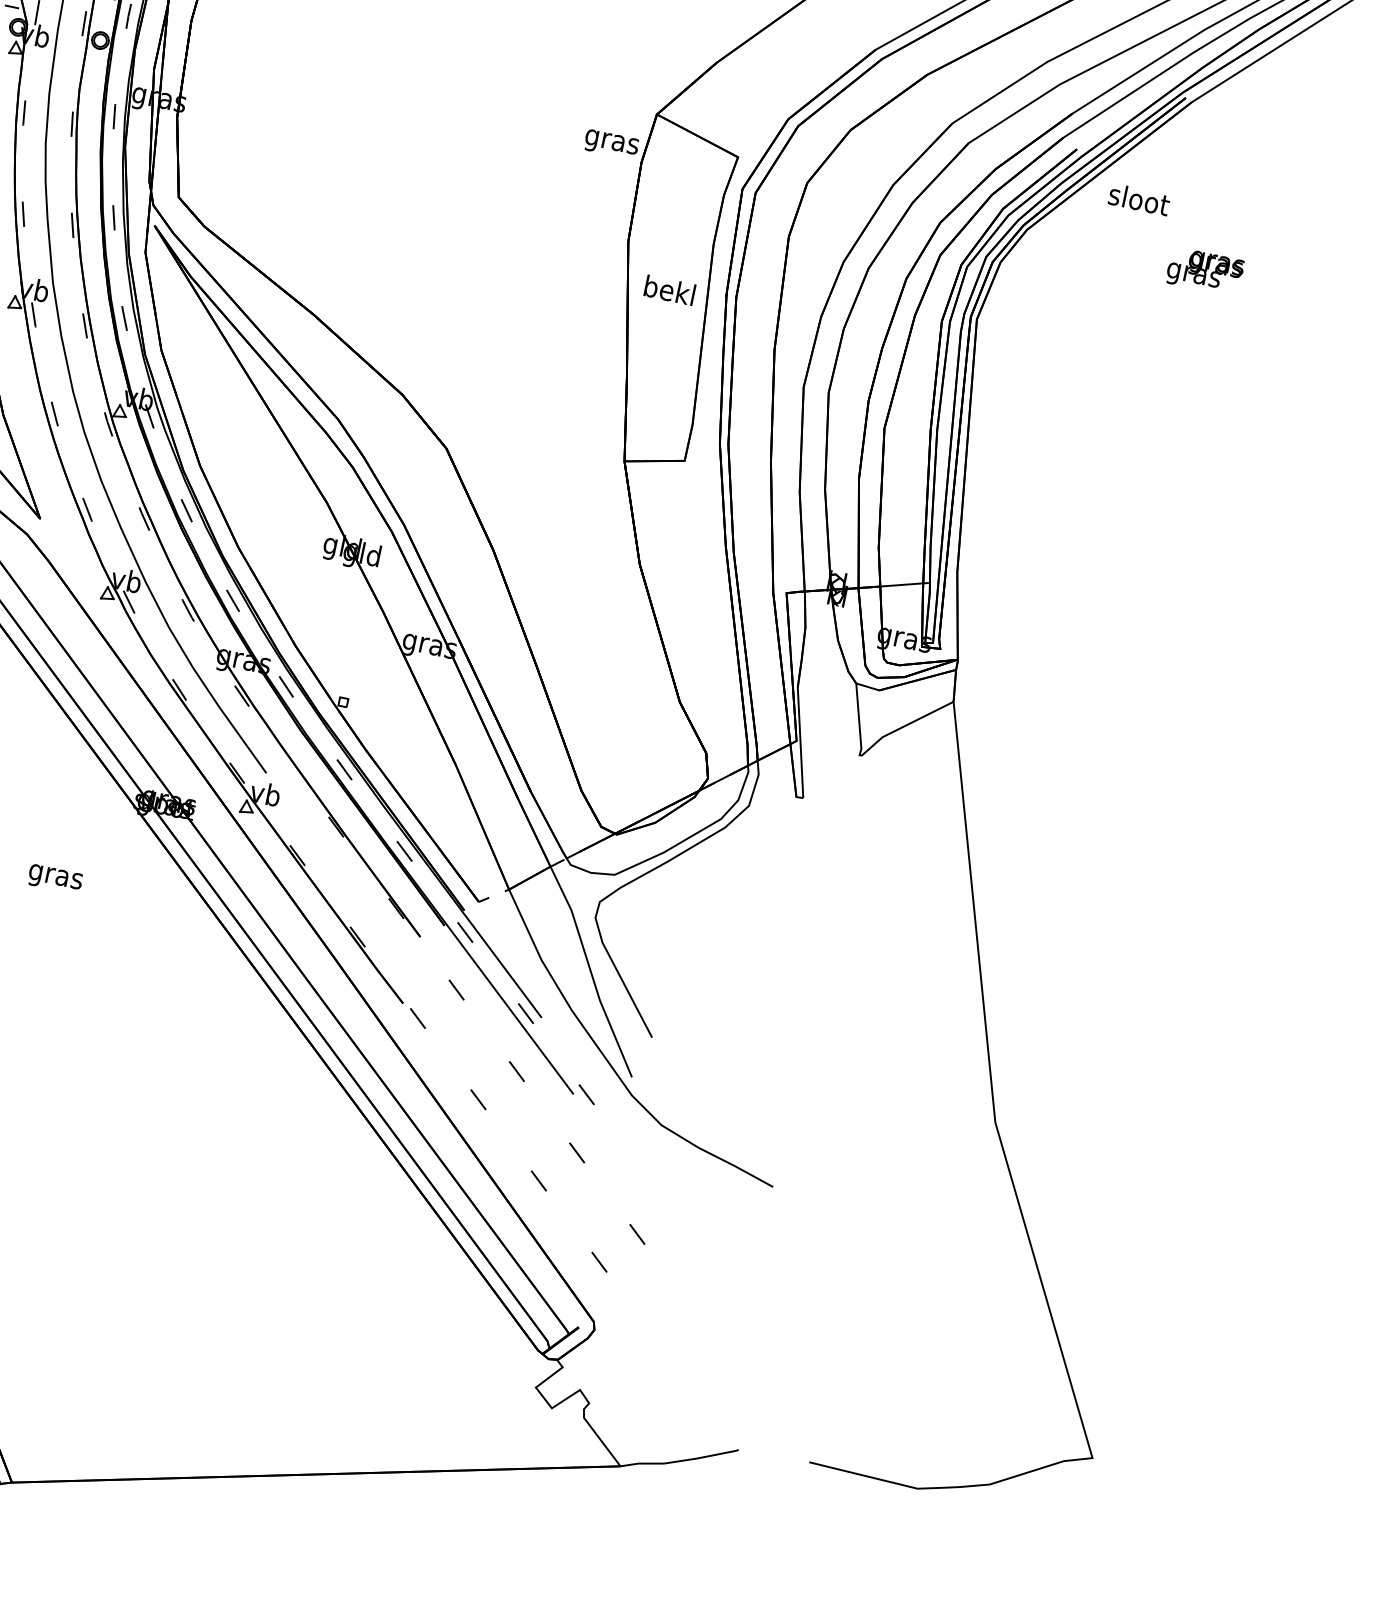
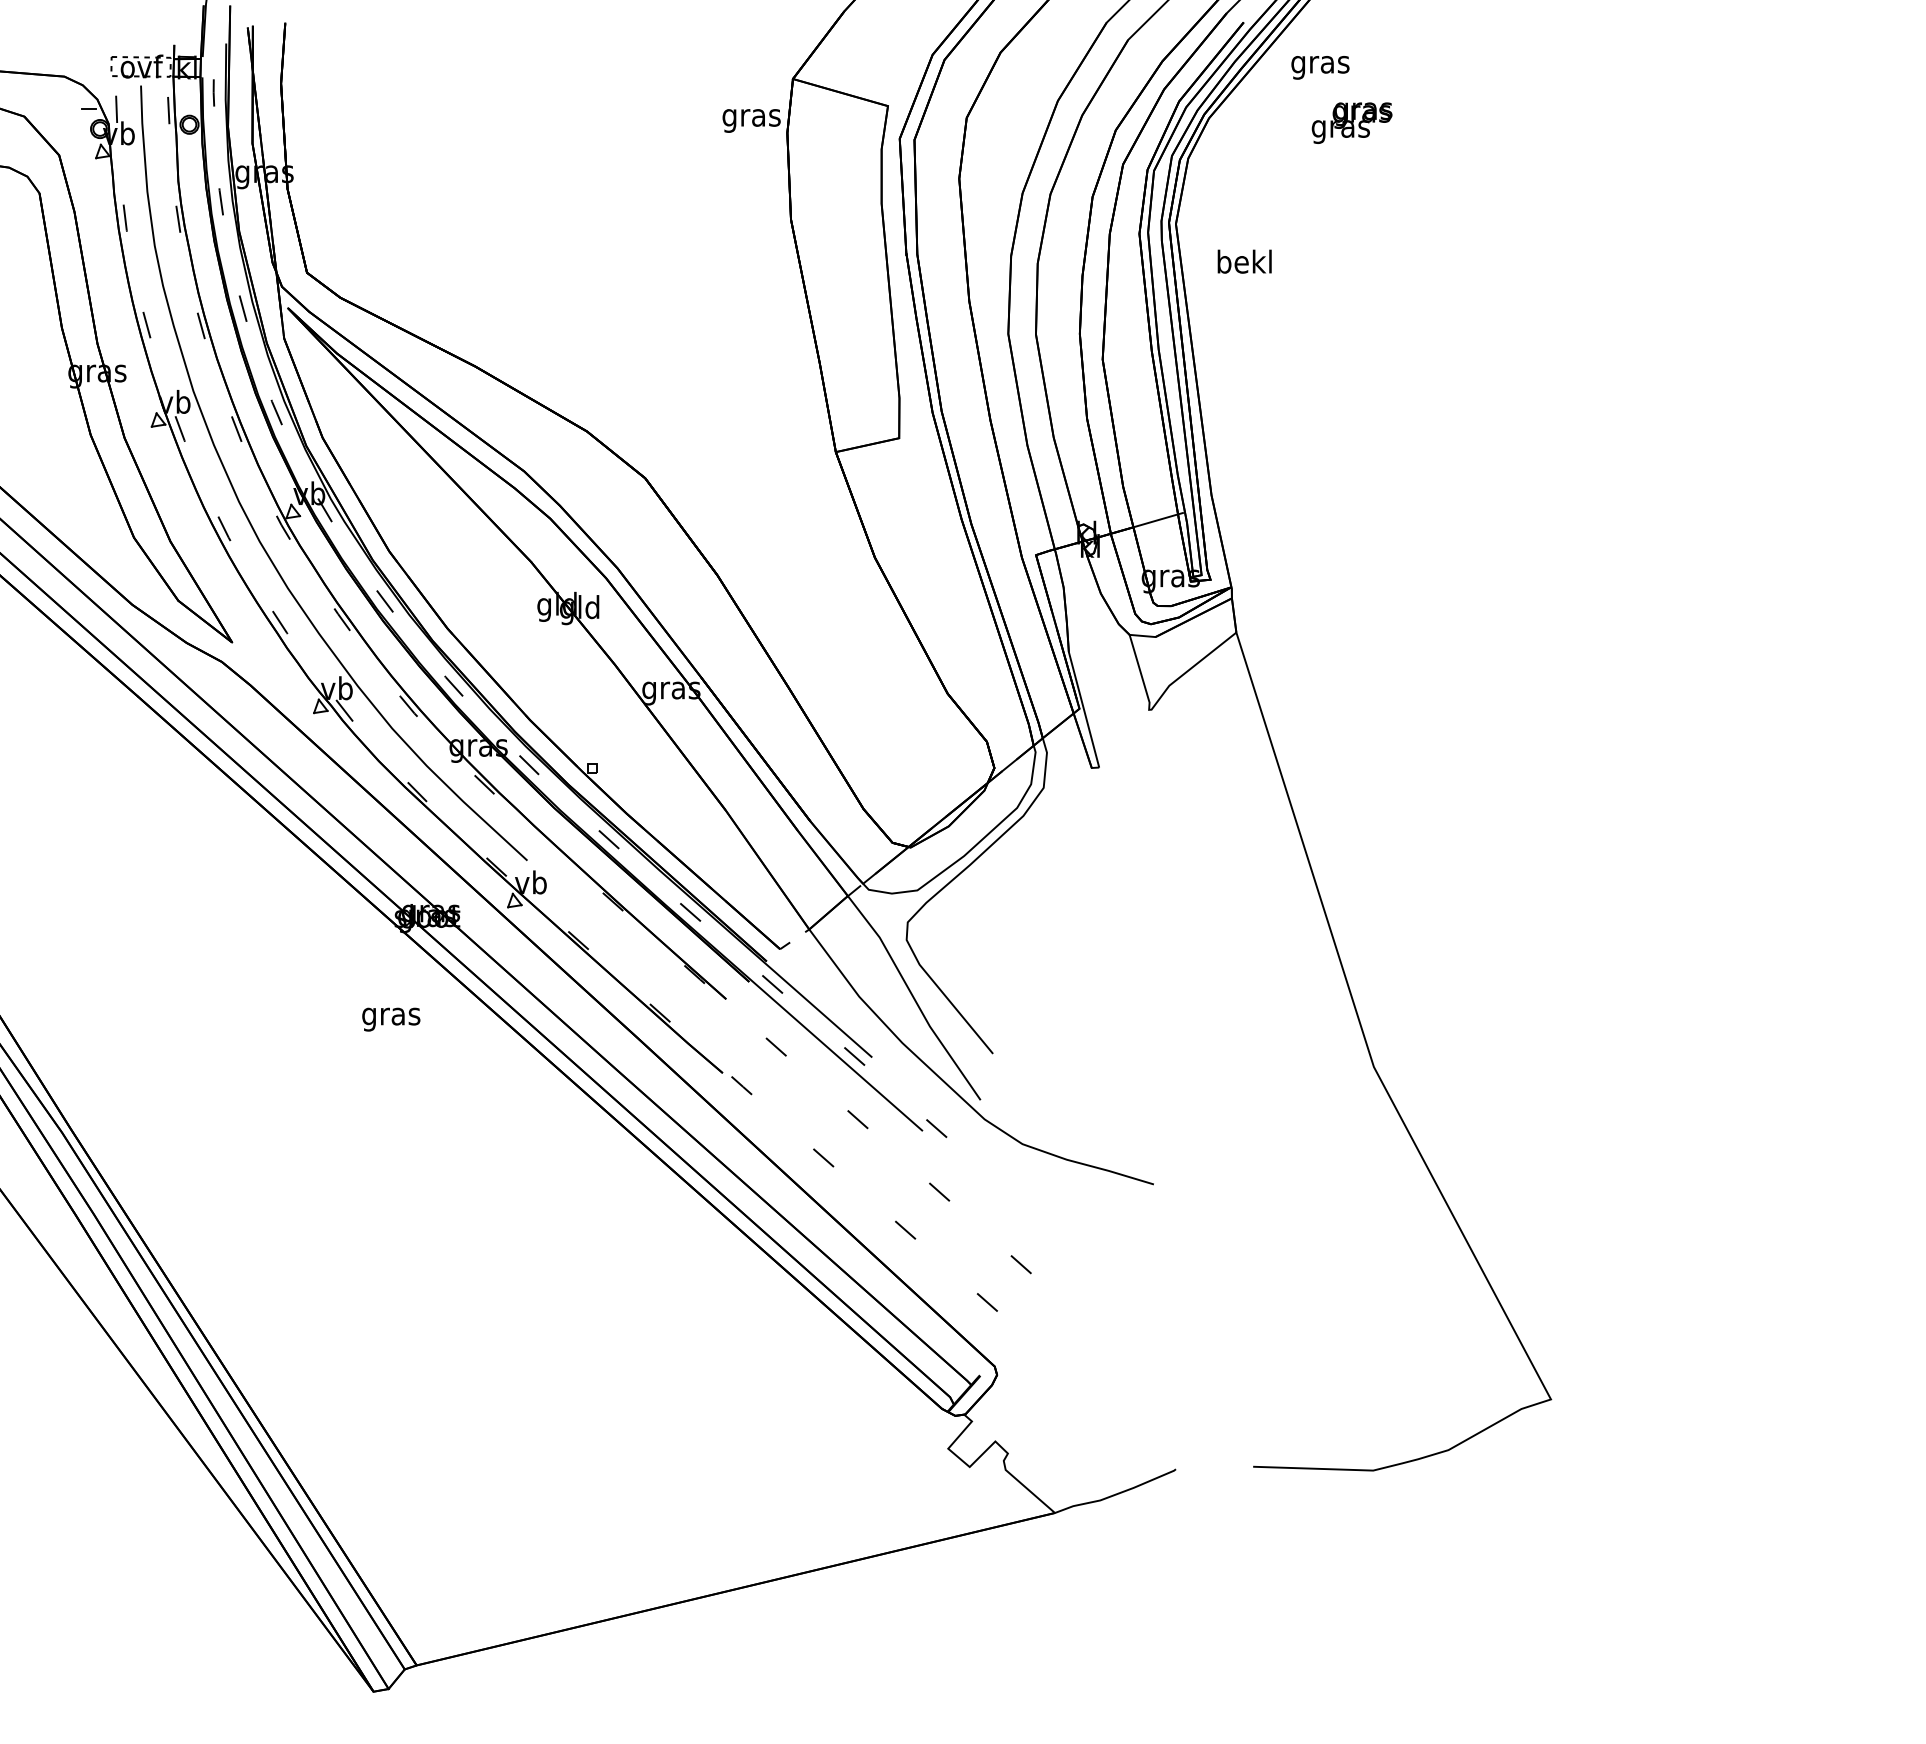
text: (1138, 202) -> (1320, 64), sloot -> gras
text: (1204, 271) -> (1351, 122), moved
text: (669, 290) -> (1244, 261), moved
text: (55, 879) -> (391, 1019), moved

